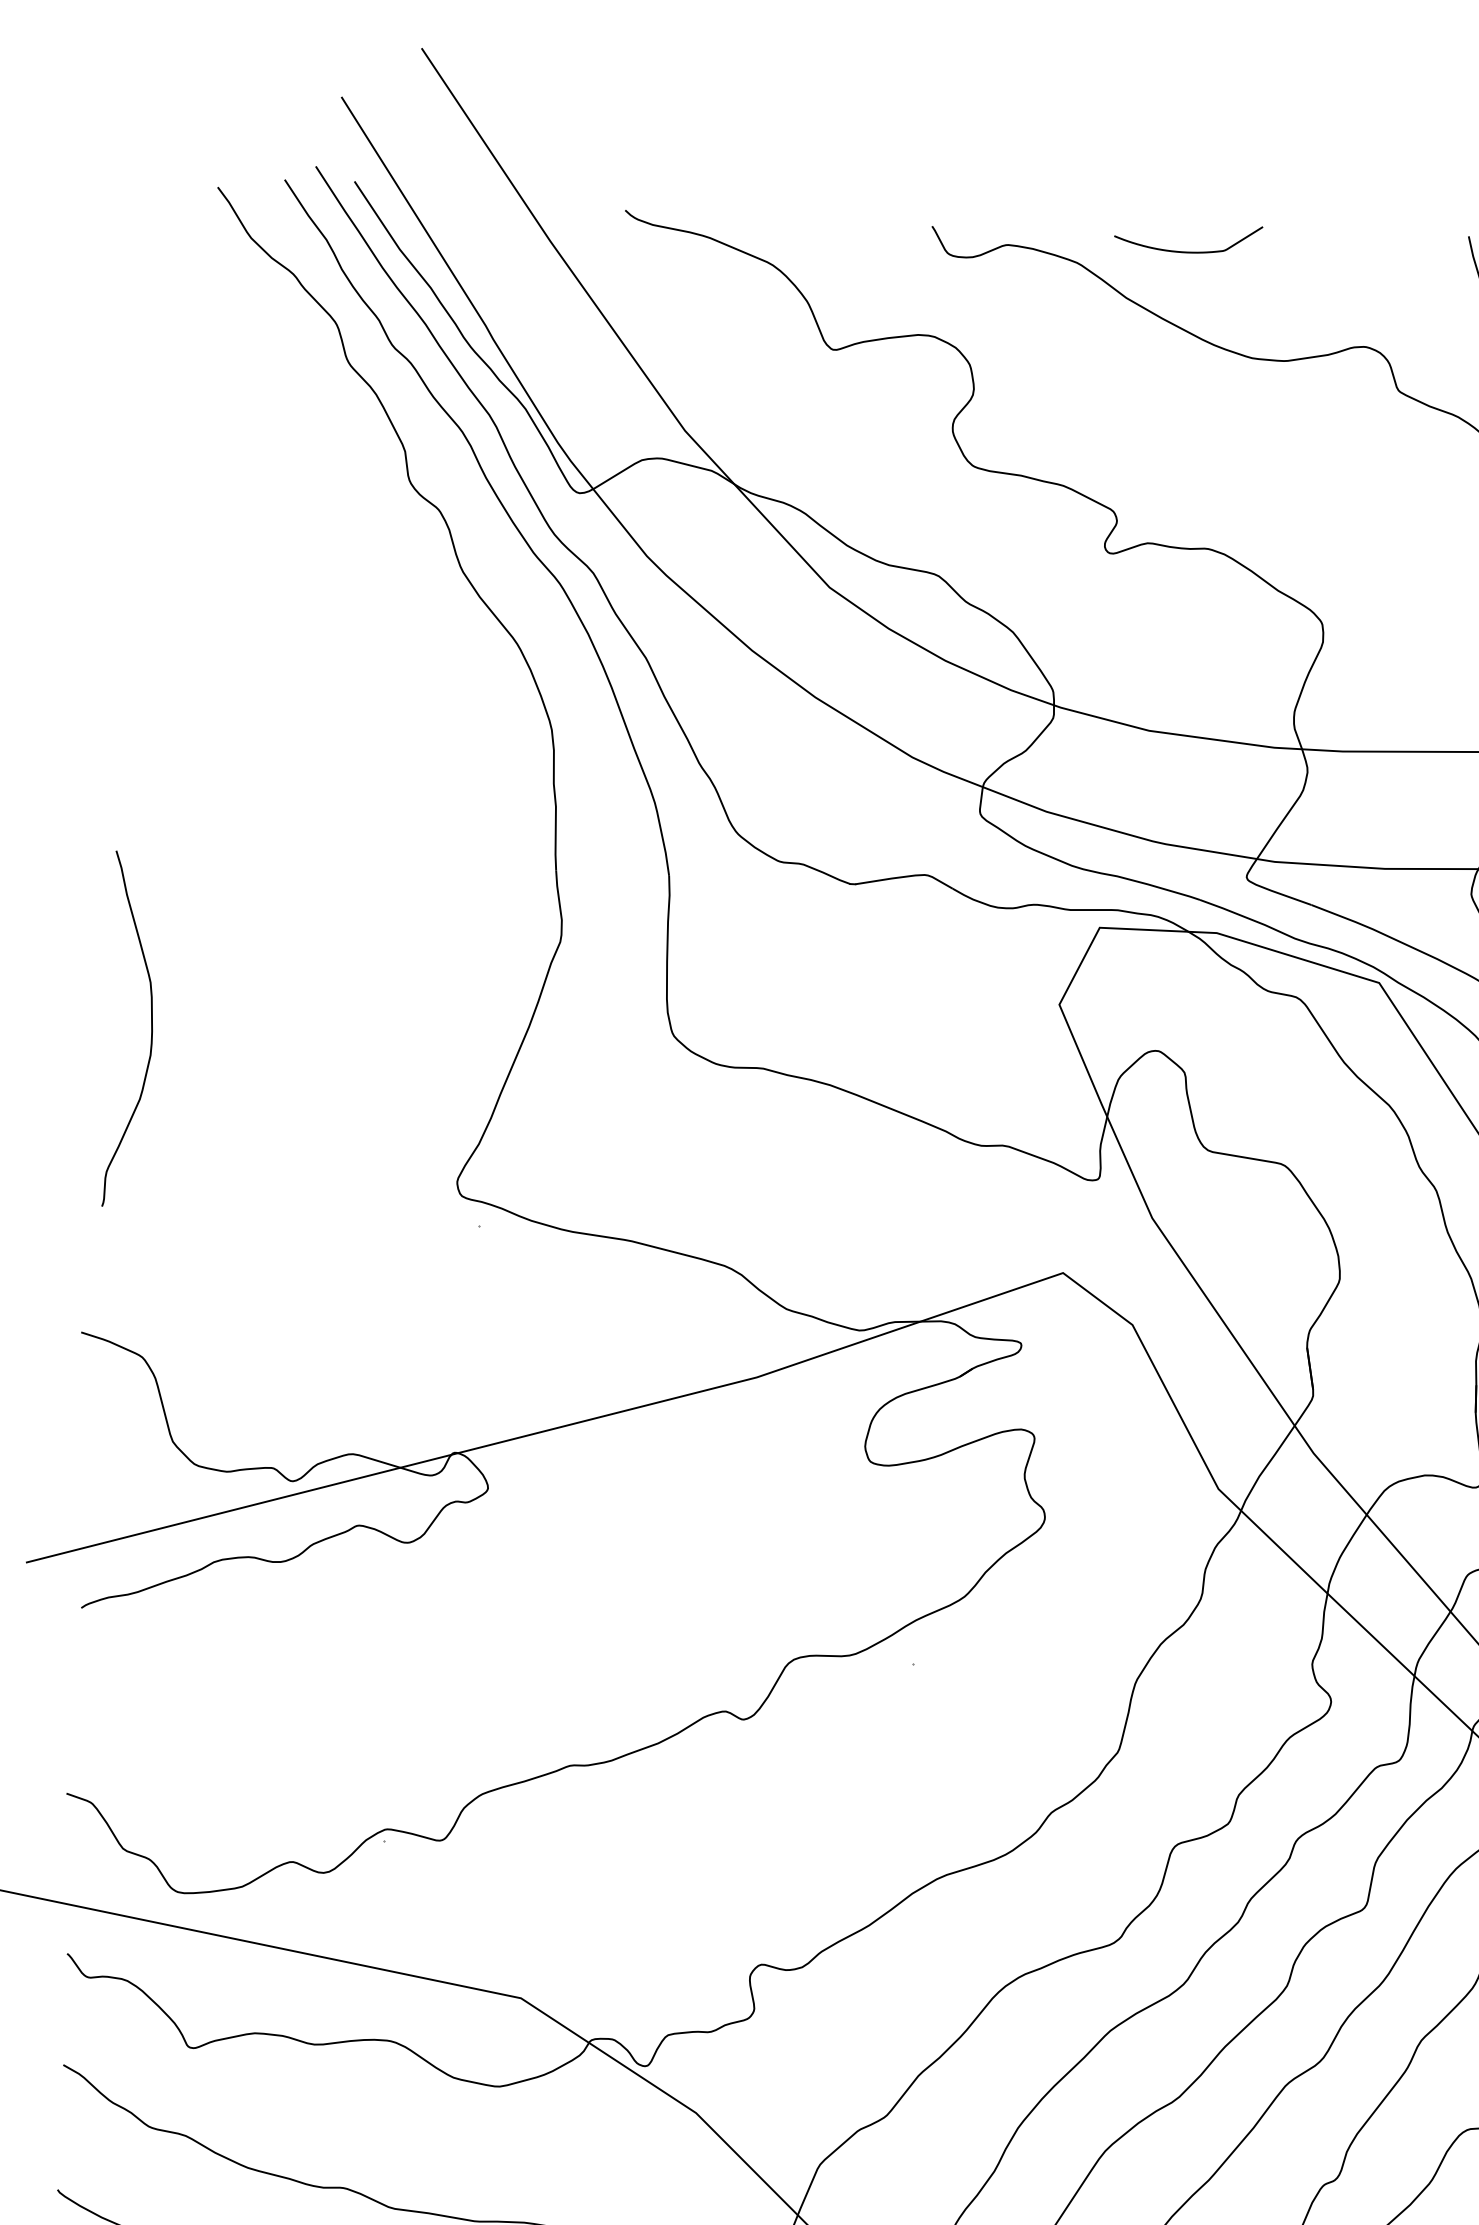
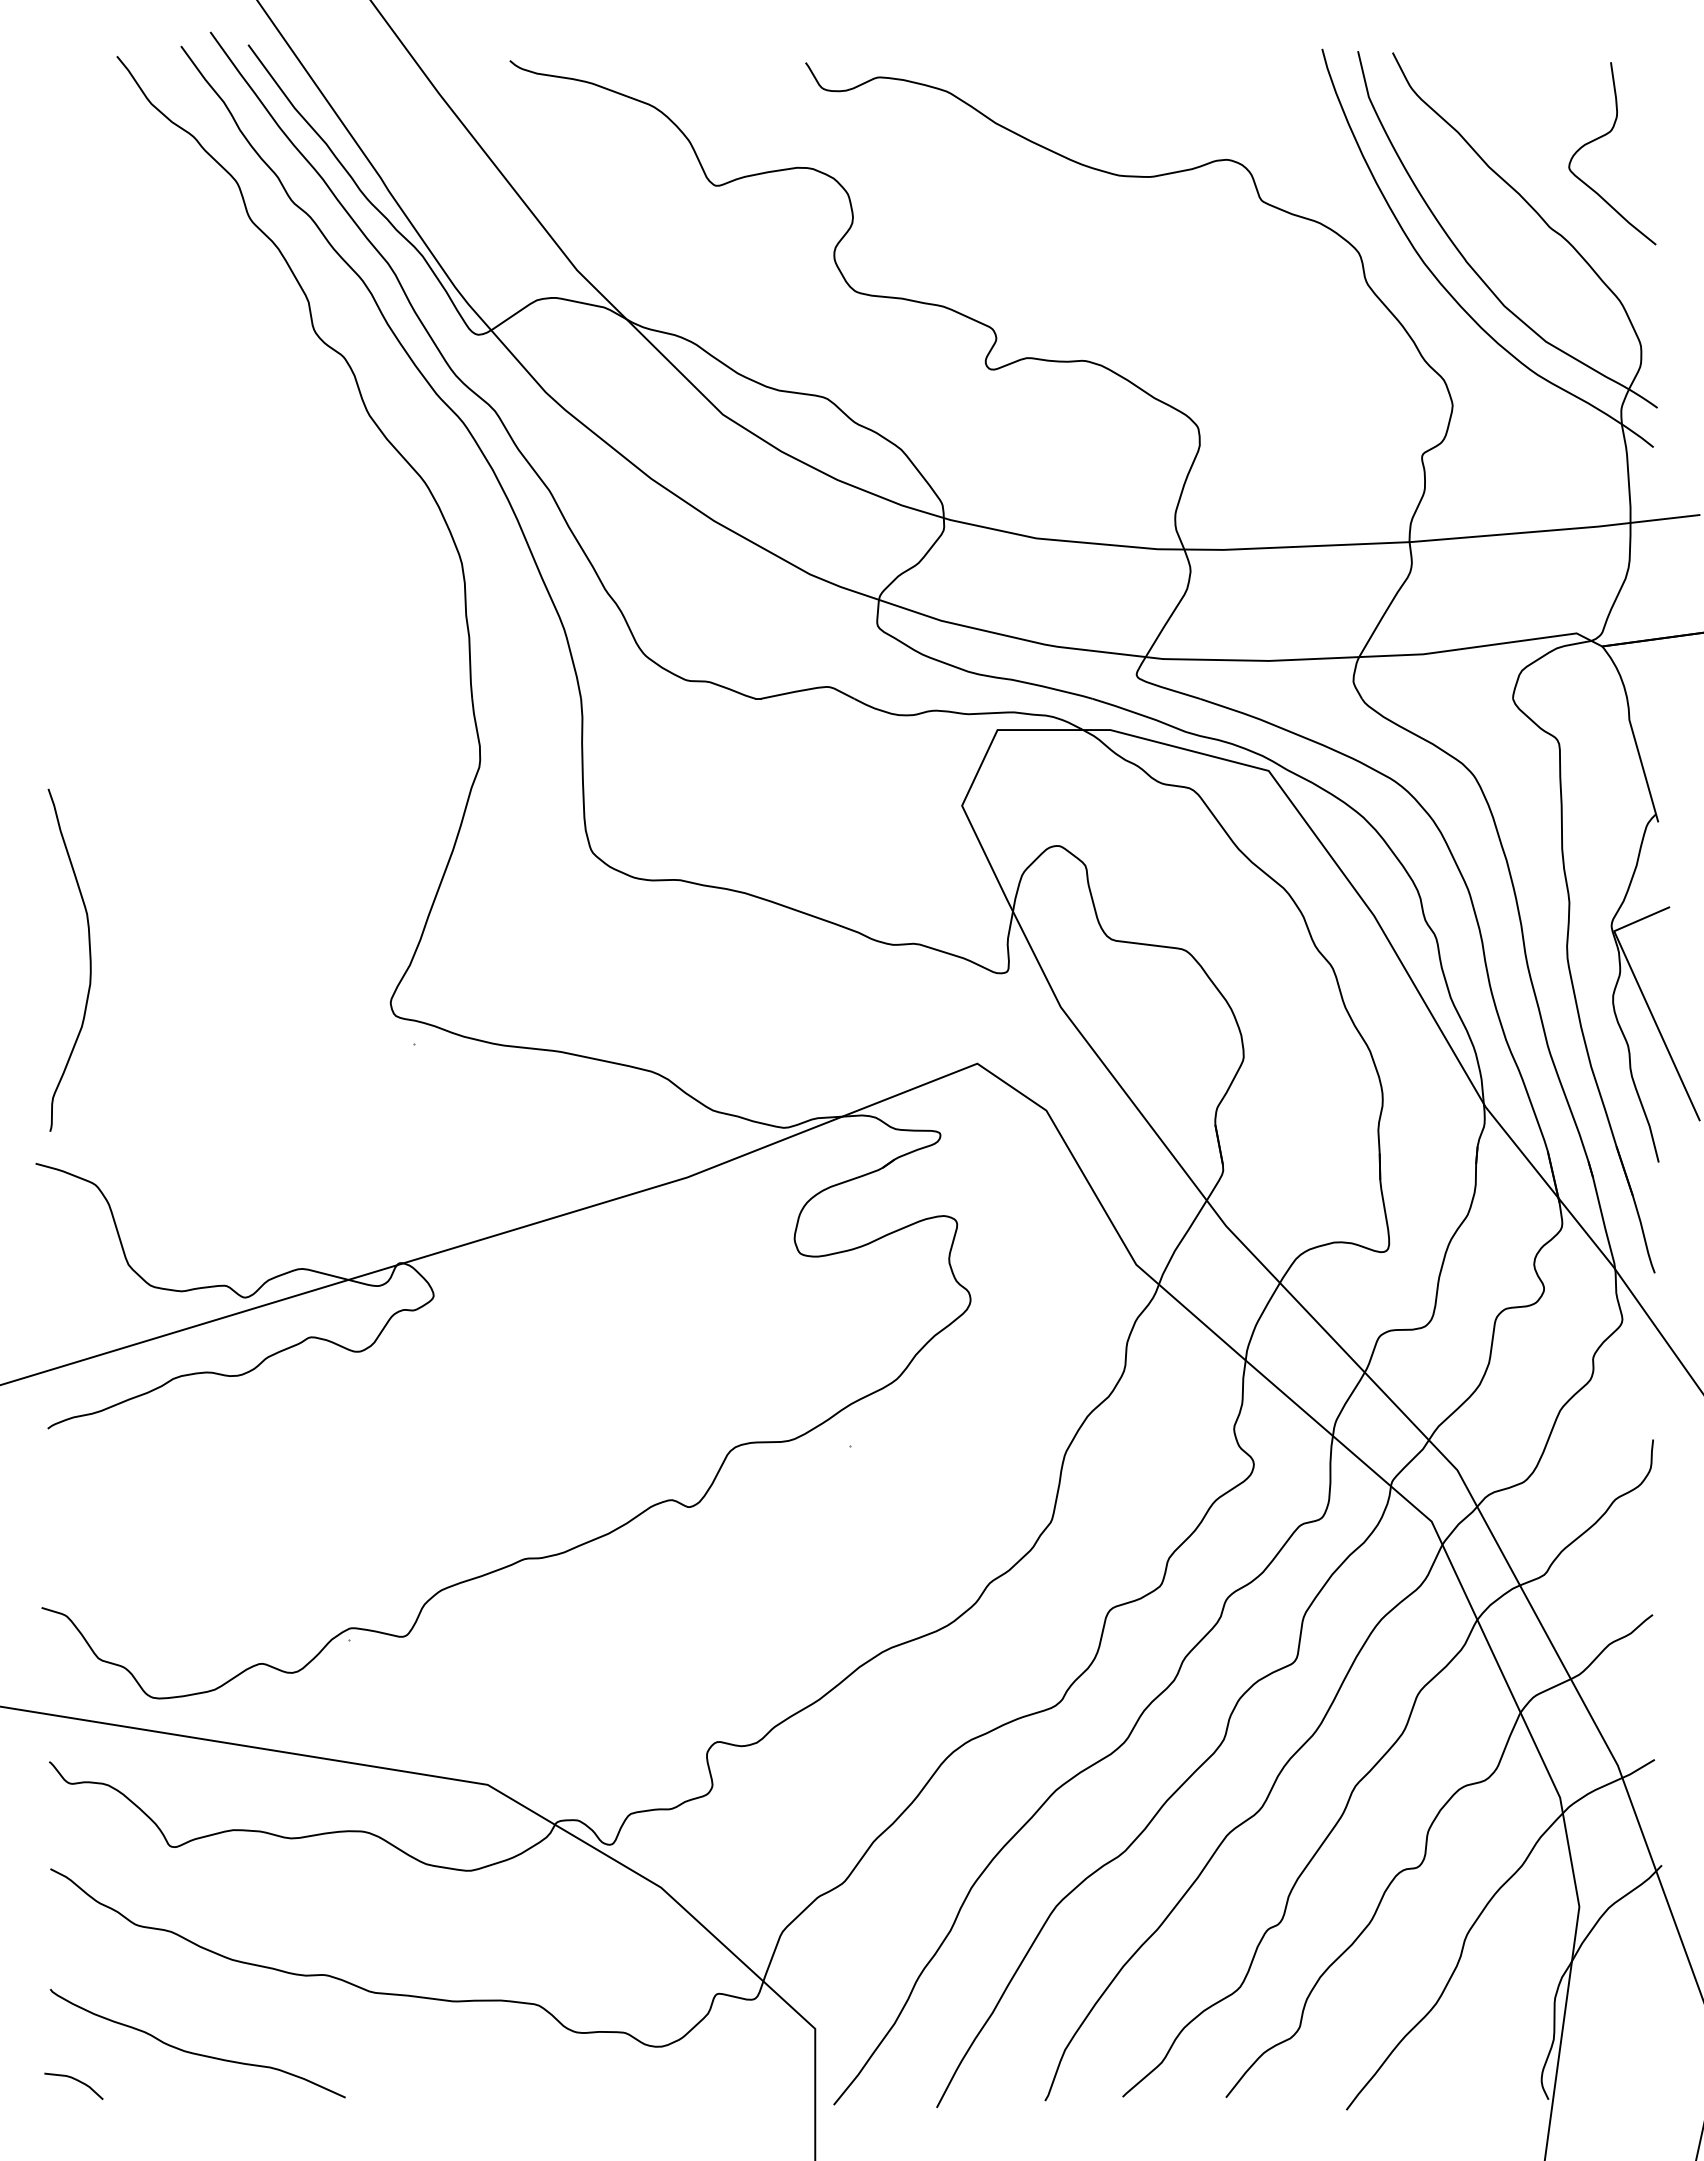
curve: (1187, 251) -> (1052, 75), removed
curve: (150, 1029) -> (89, 959), moved

